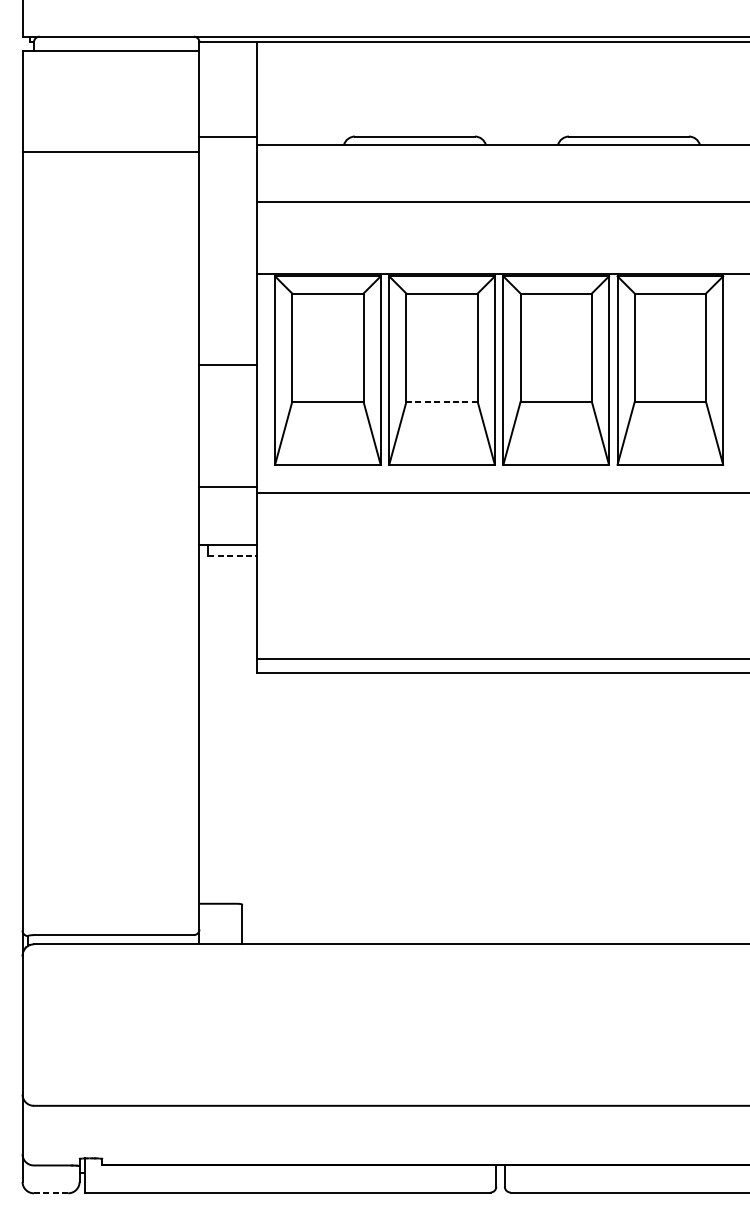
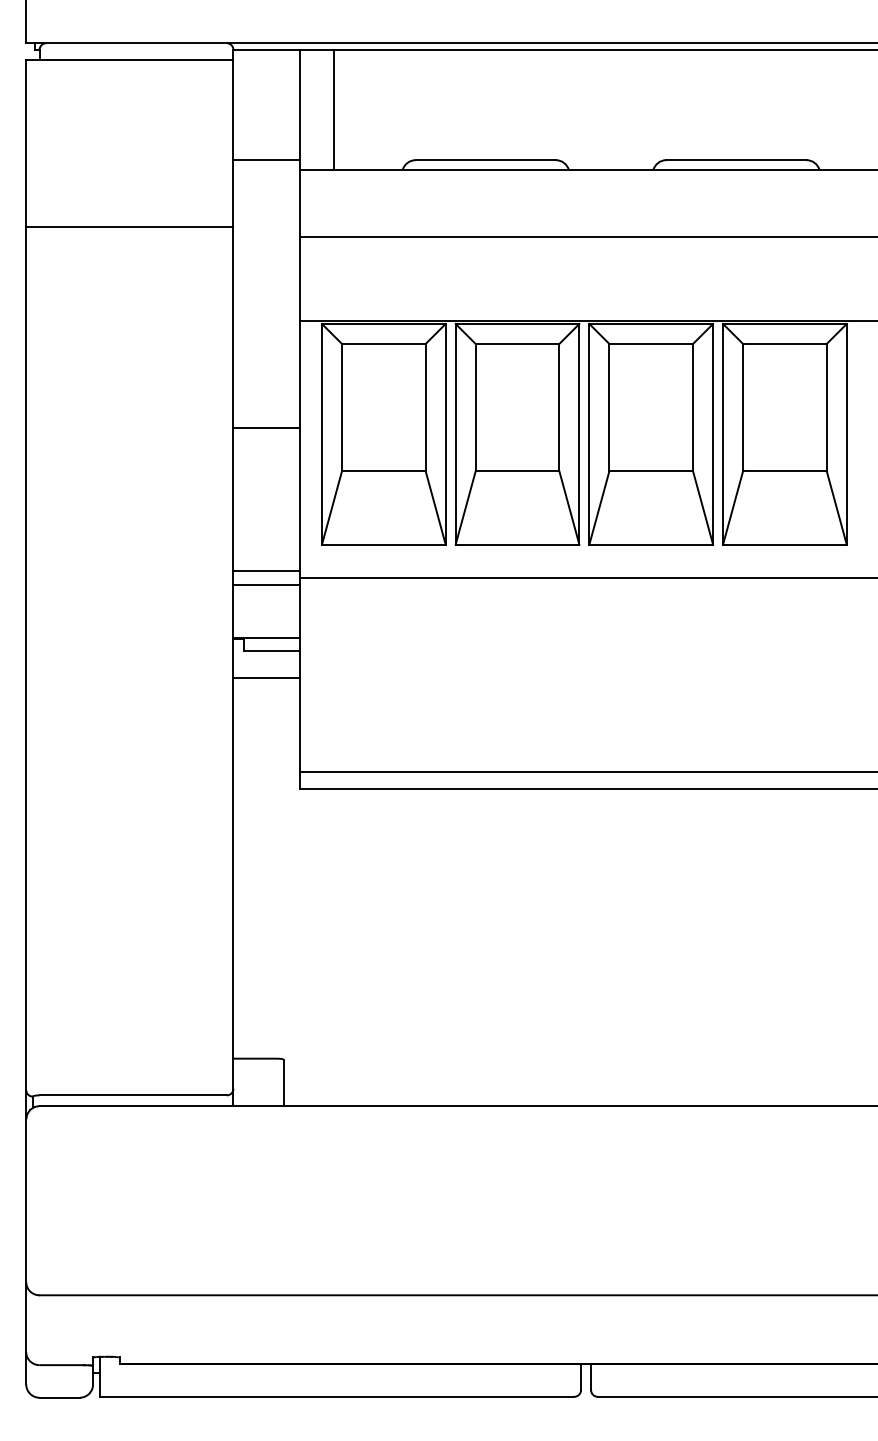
line: (284, 93) -> (333, 109), added
line: (110, 152) -> (129, 227), moved
line: (442, 402) -> (517, 471), dashed -> solid
line: (227, 498) -> (266, 584), added
line: (232, 556) -> (272, 651), dashed -> solid
line: (227, 579) -> (266, 678), added
line: (51, 1193) -> (60, 1397), dashed -> solid

